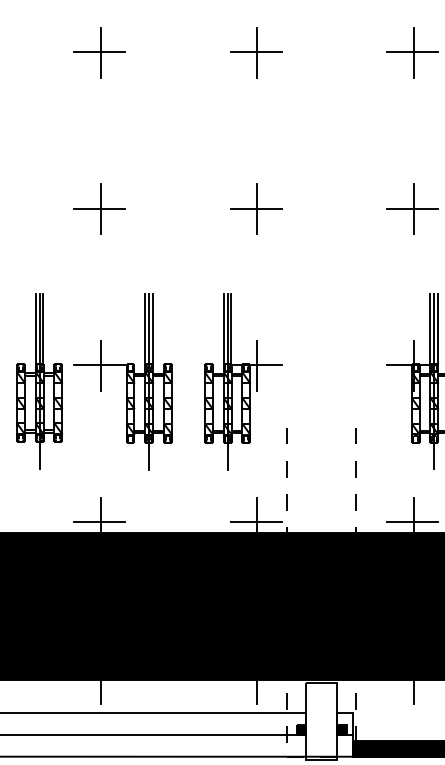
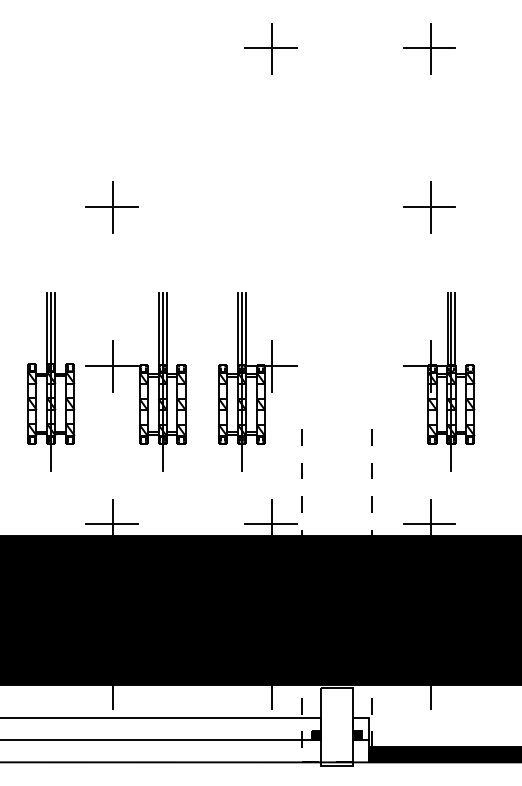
part: (98, 52) -> (111, 48), removed
part: (255, 209) -> (270, 207), removed

